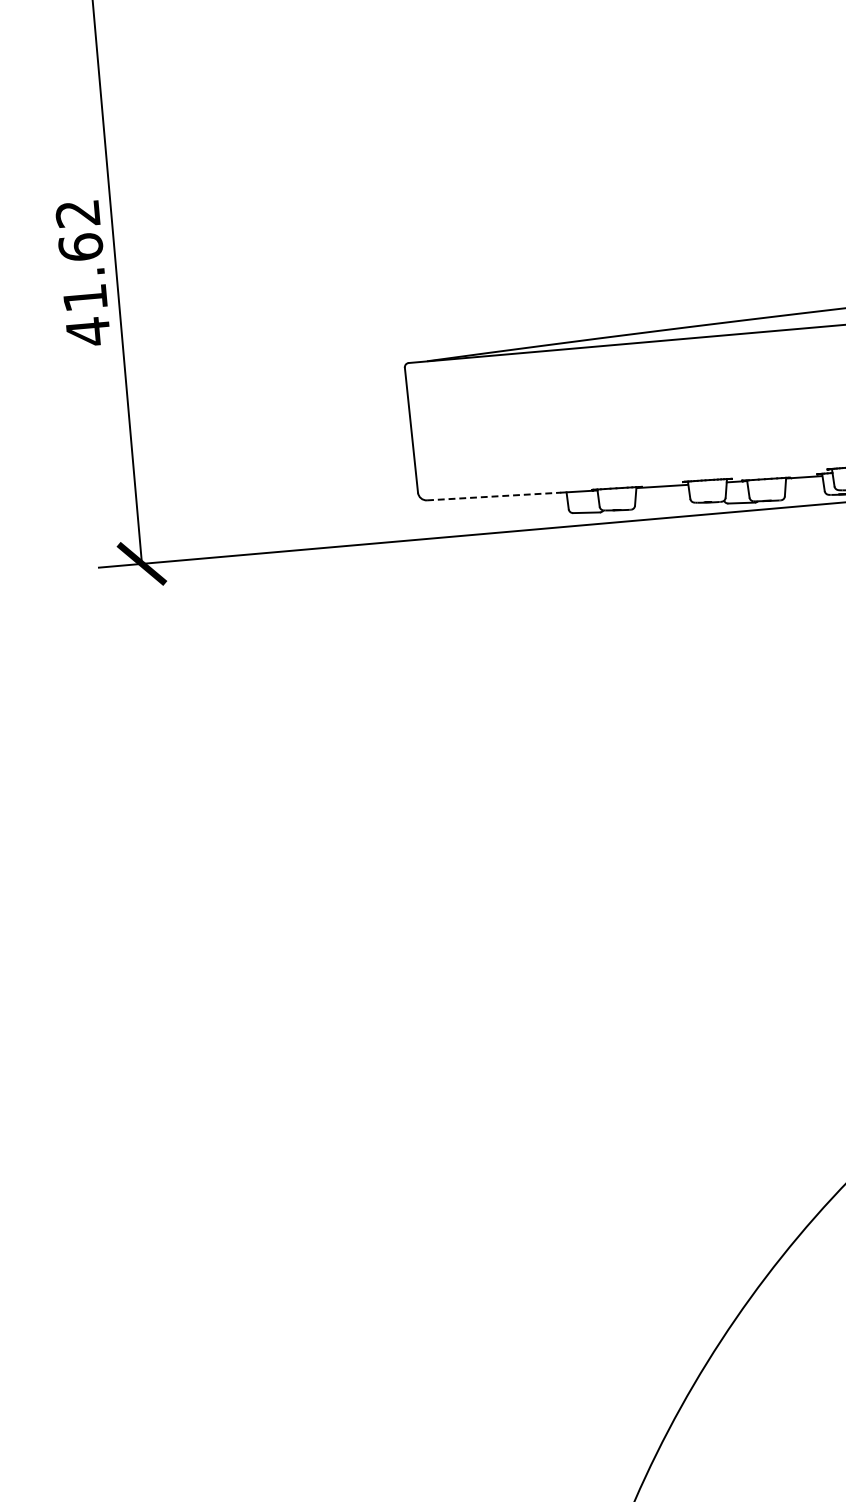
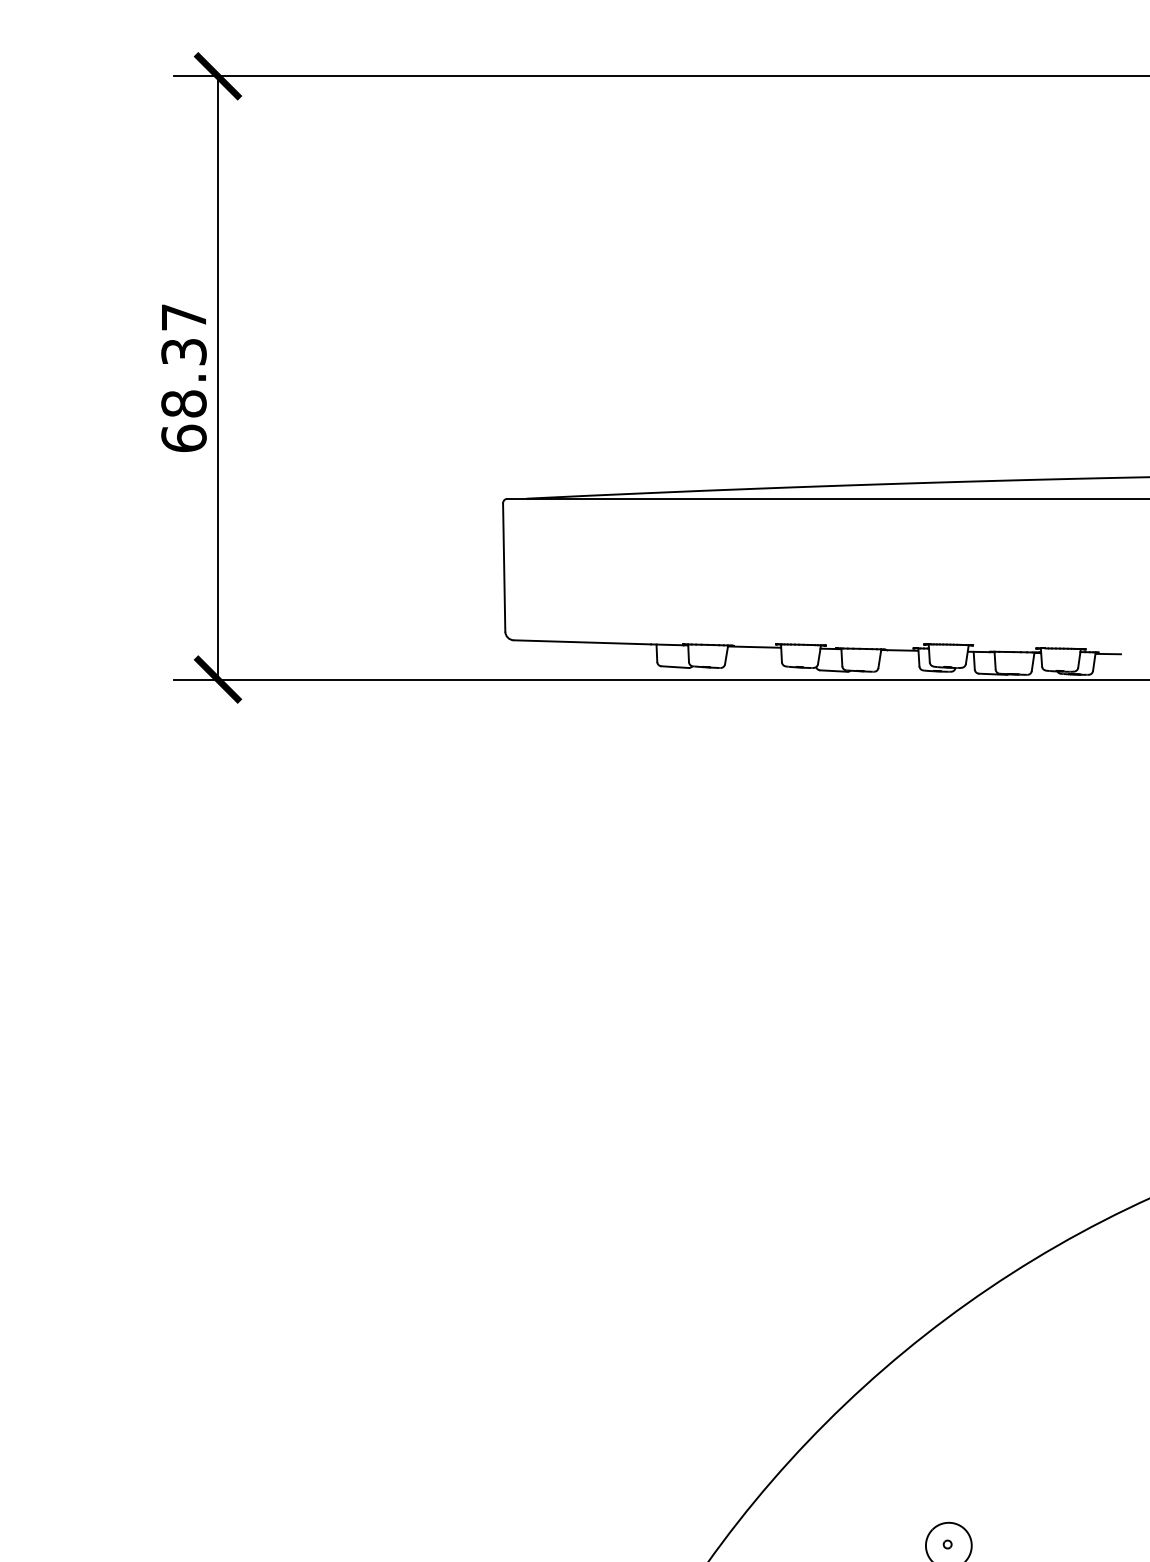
text: (82, 273) -> (183, 378), 41.62 -> 68.37
line: (494, 496) -> (582, 642), dashed -> solid

